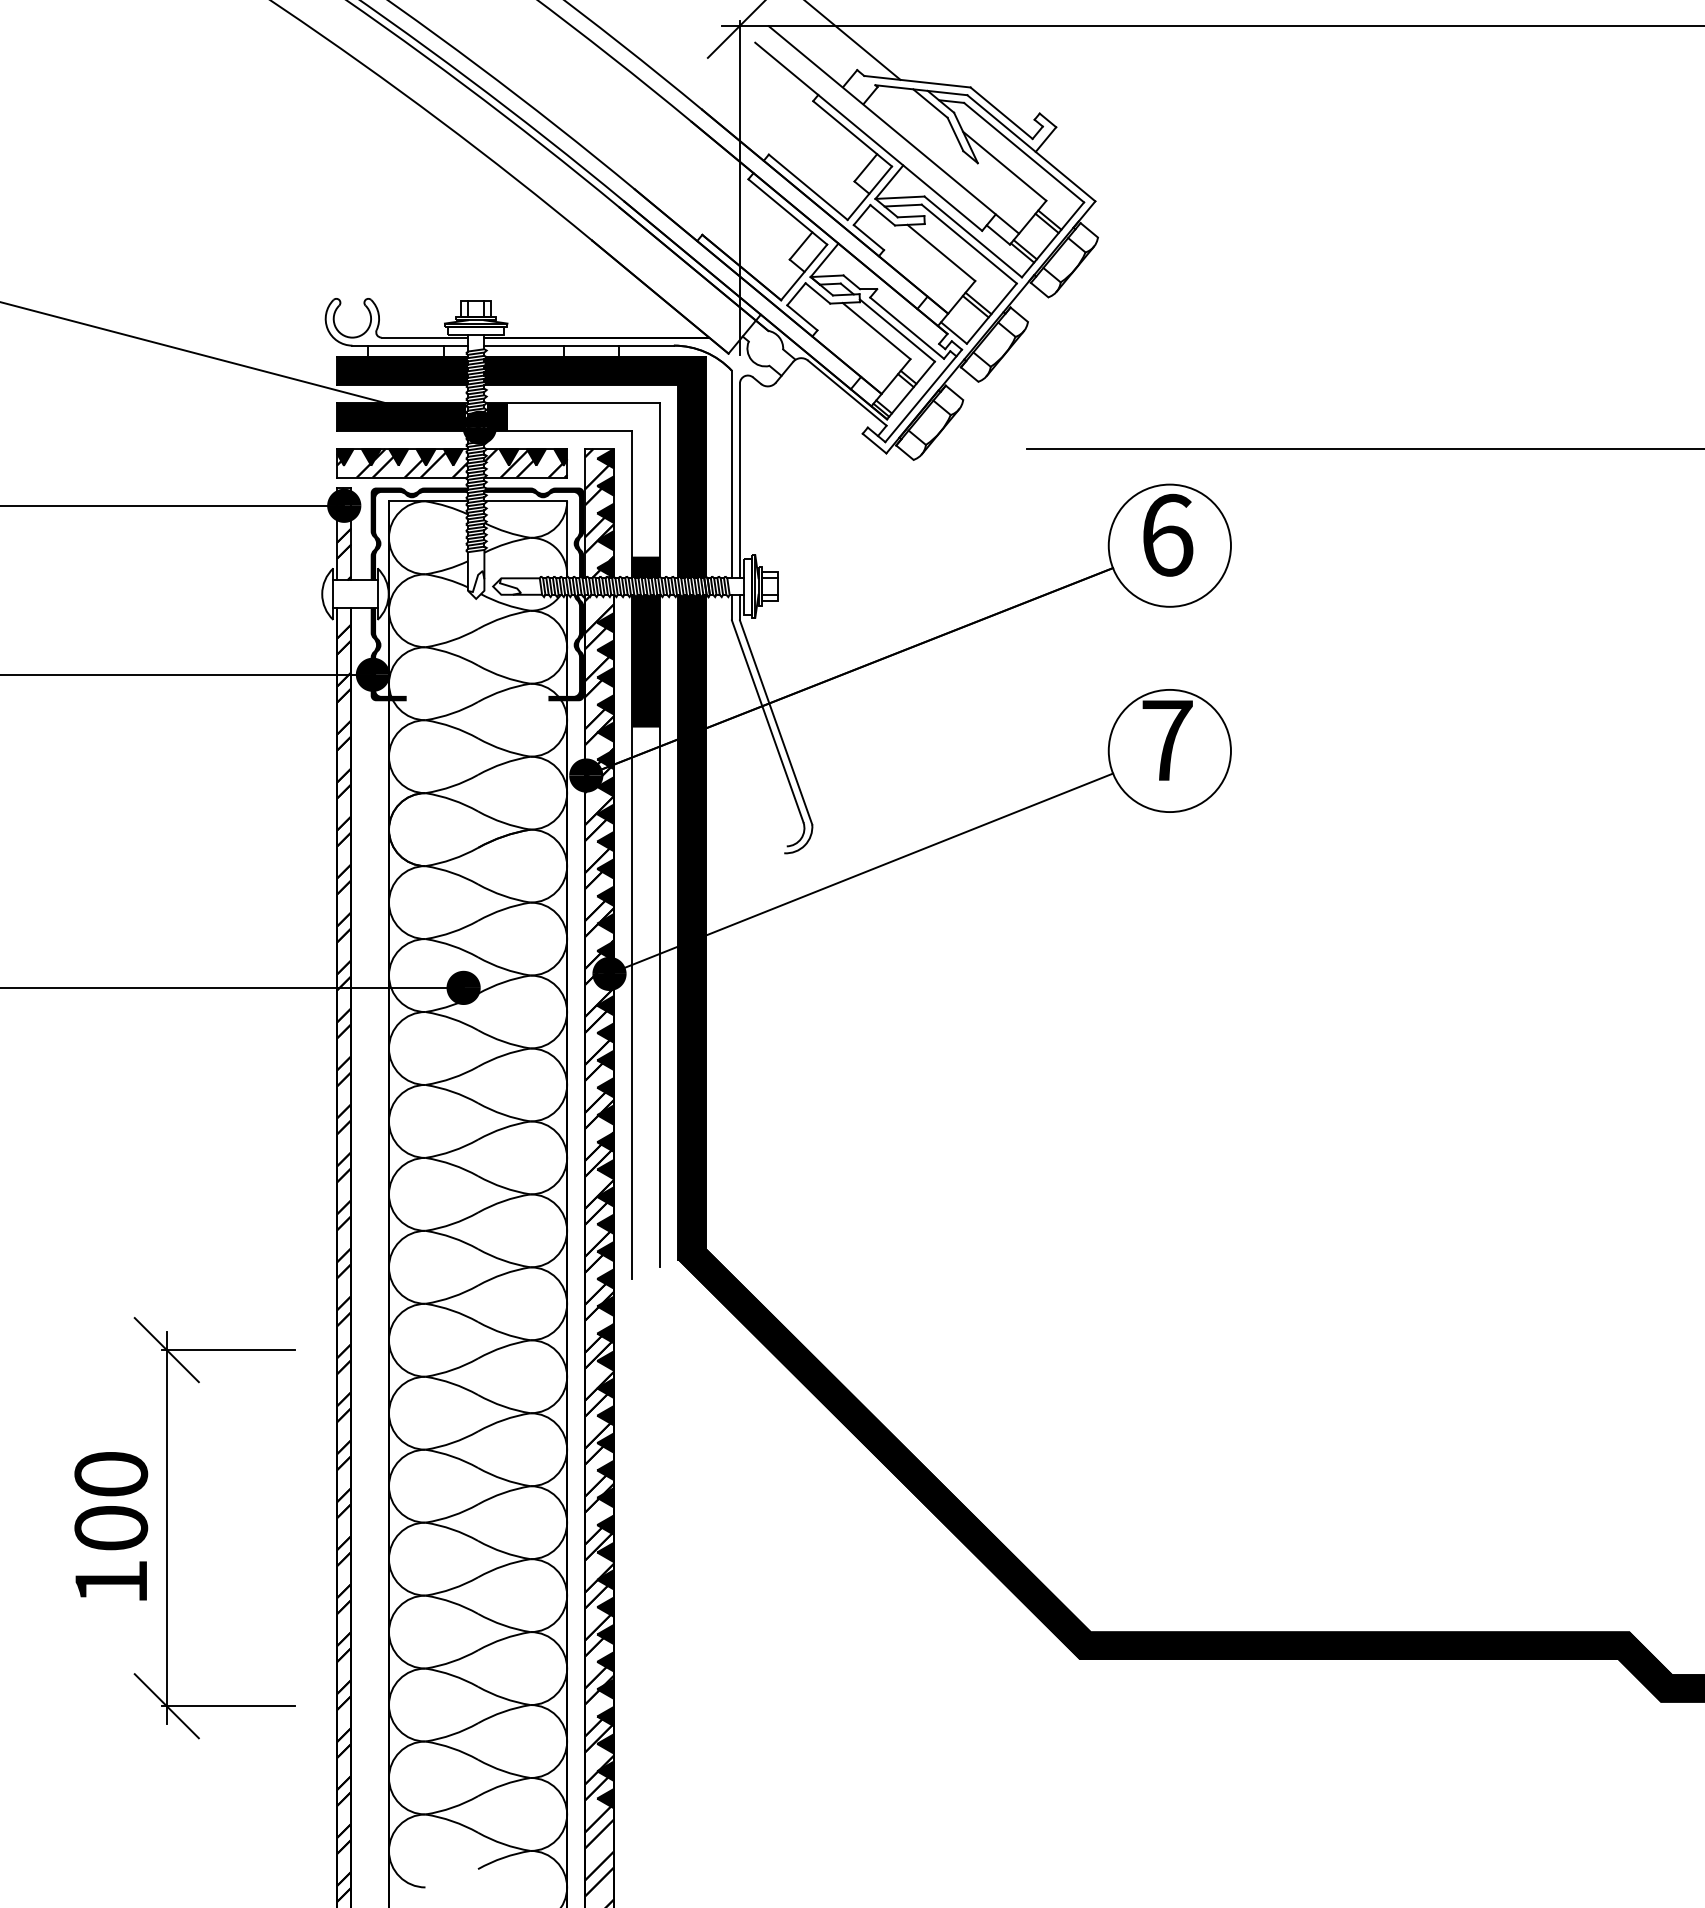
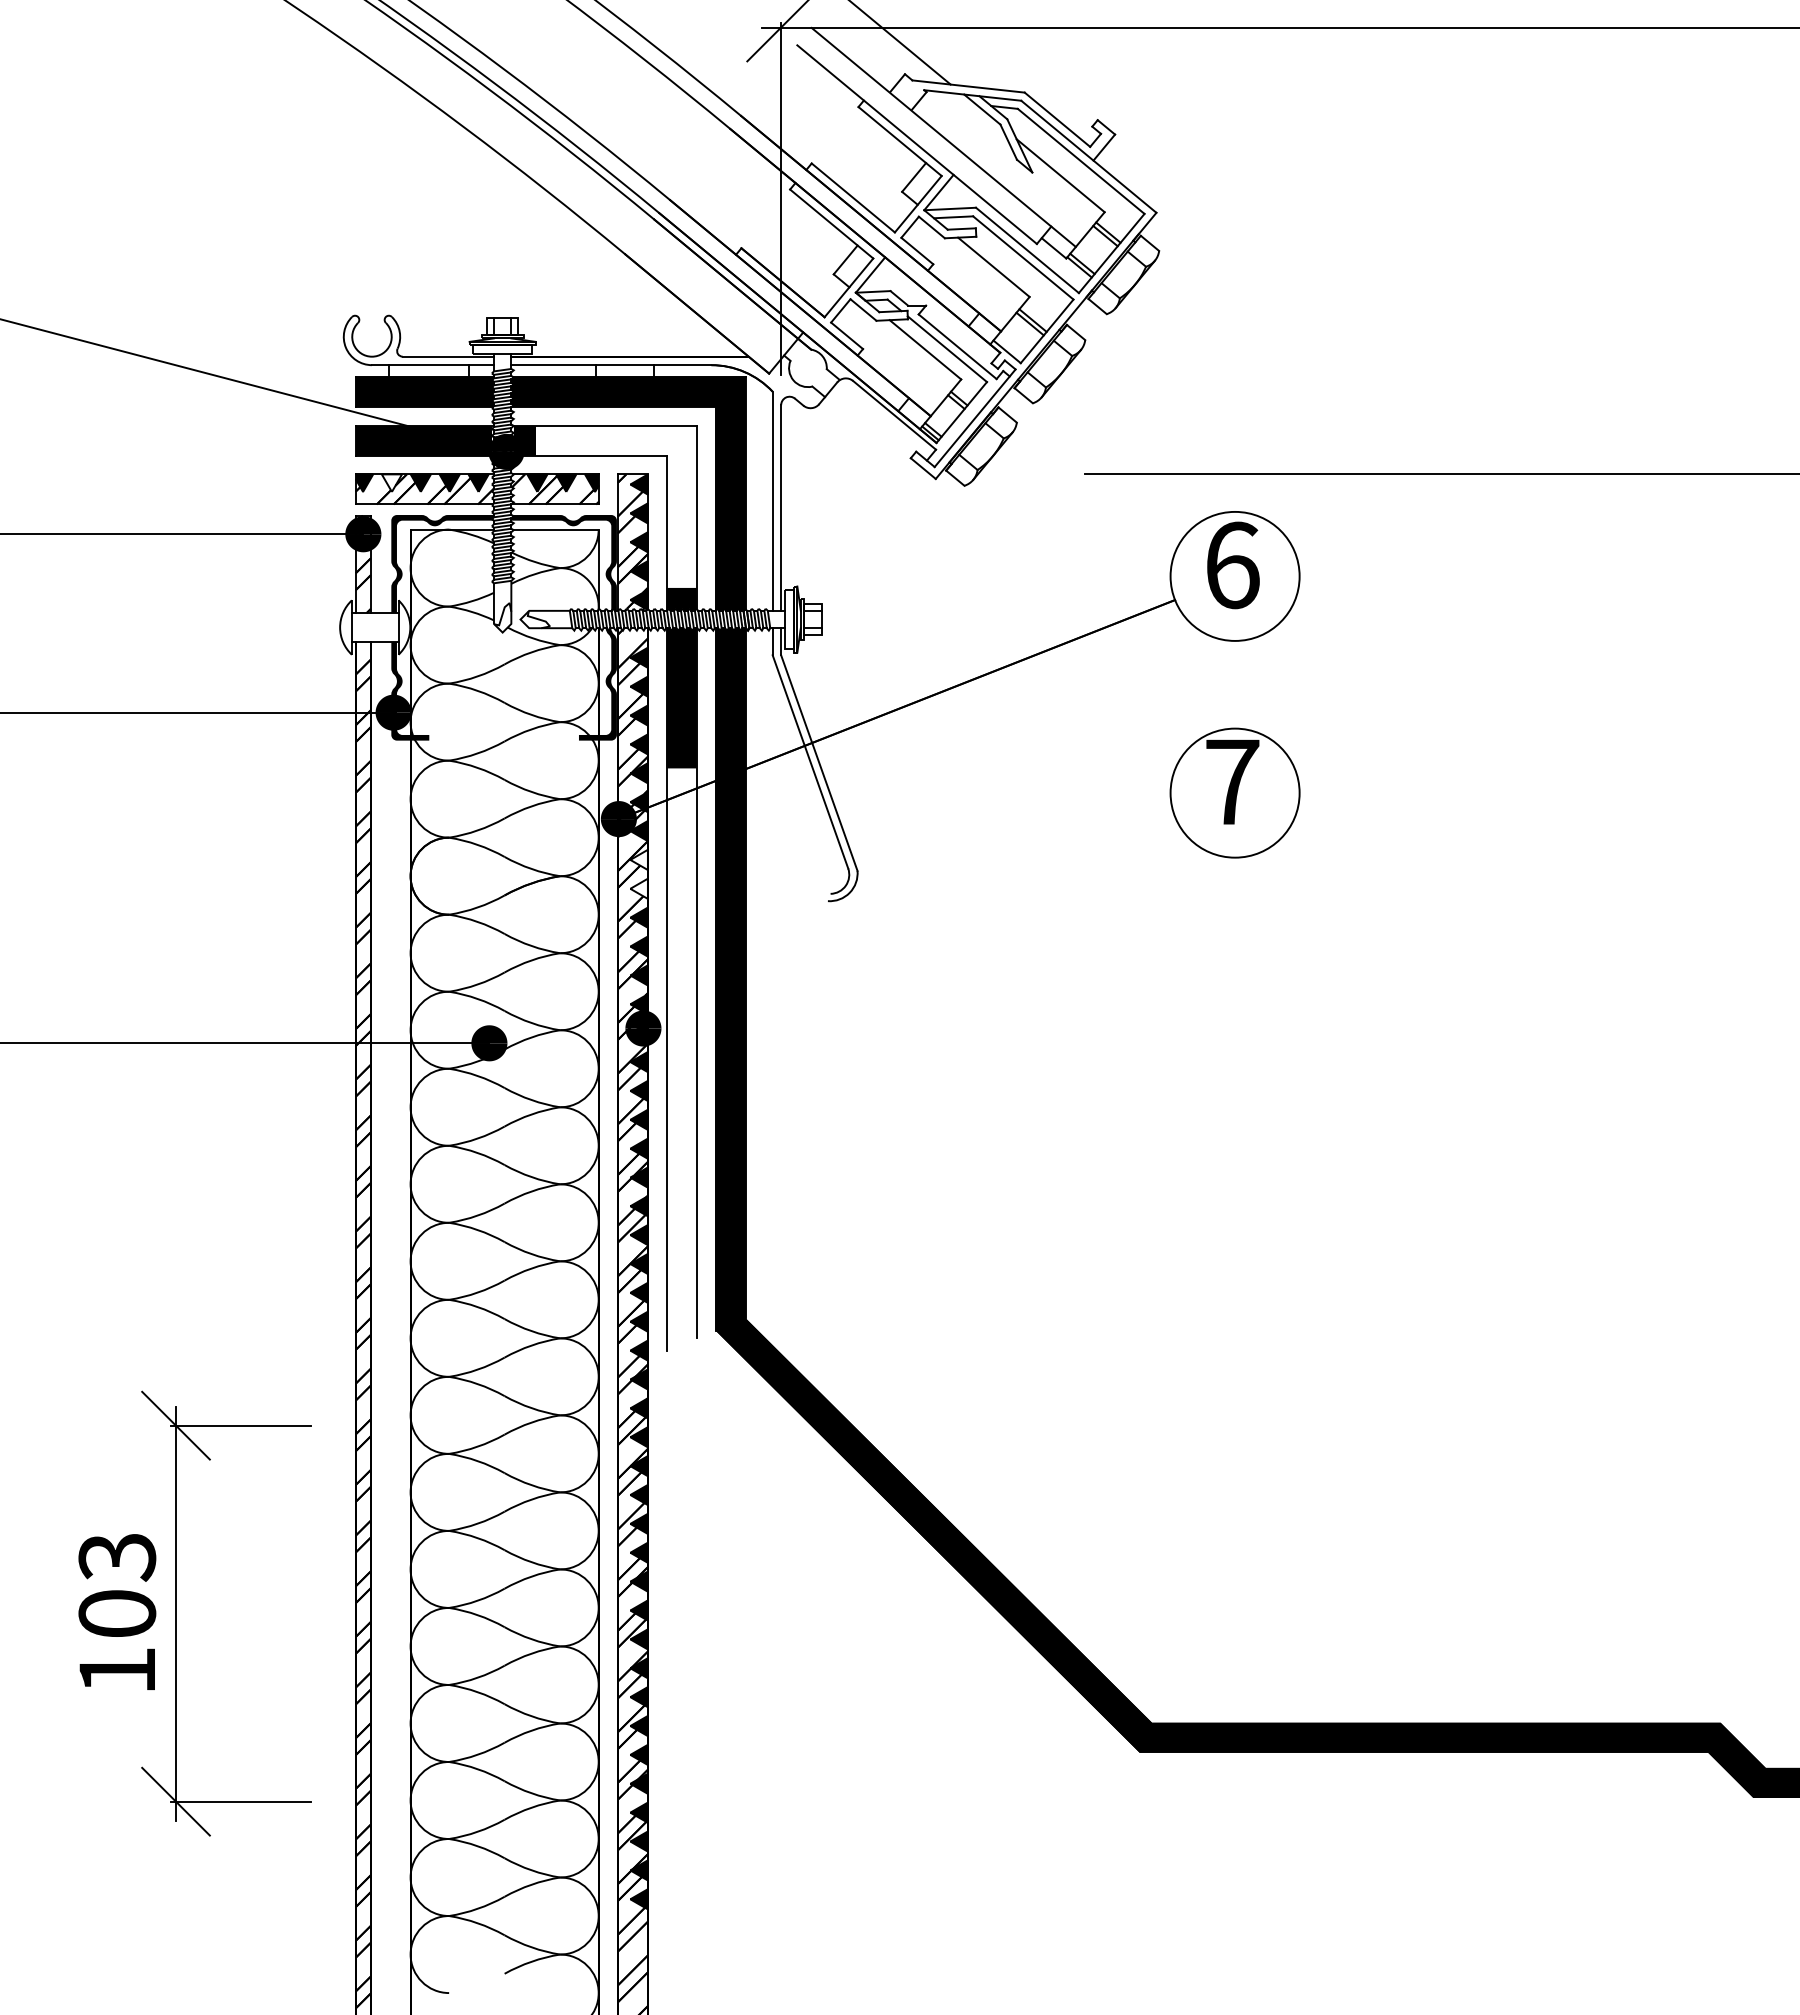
fill: (370, 456) -> (391, 482), removed
fill: (604, 813) -> (638, 859), removed
fill: (604, 841) -> (638, 888), removed
line: (861, 873) -> (909, 922), removed
text: (111, 1474) -> (117, 1557), 100 -> 103

